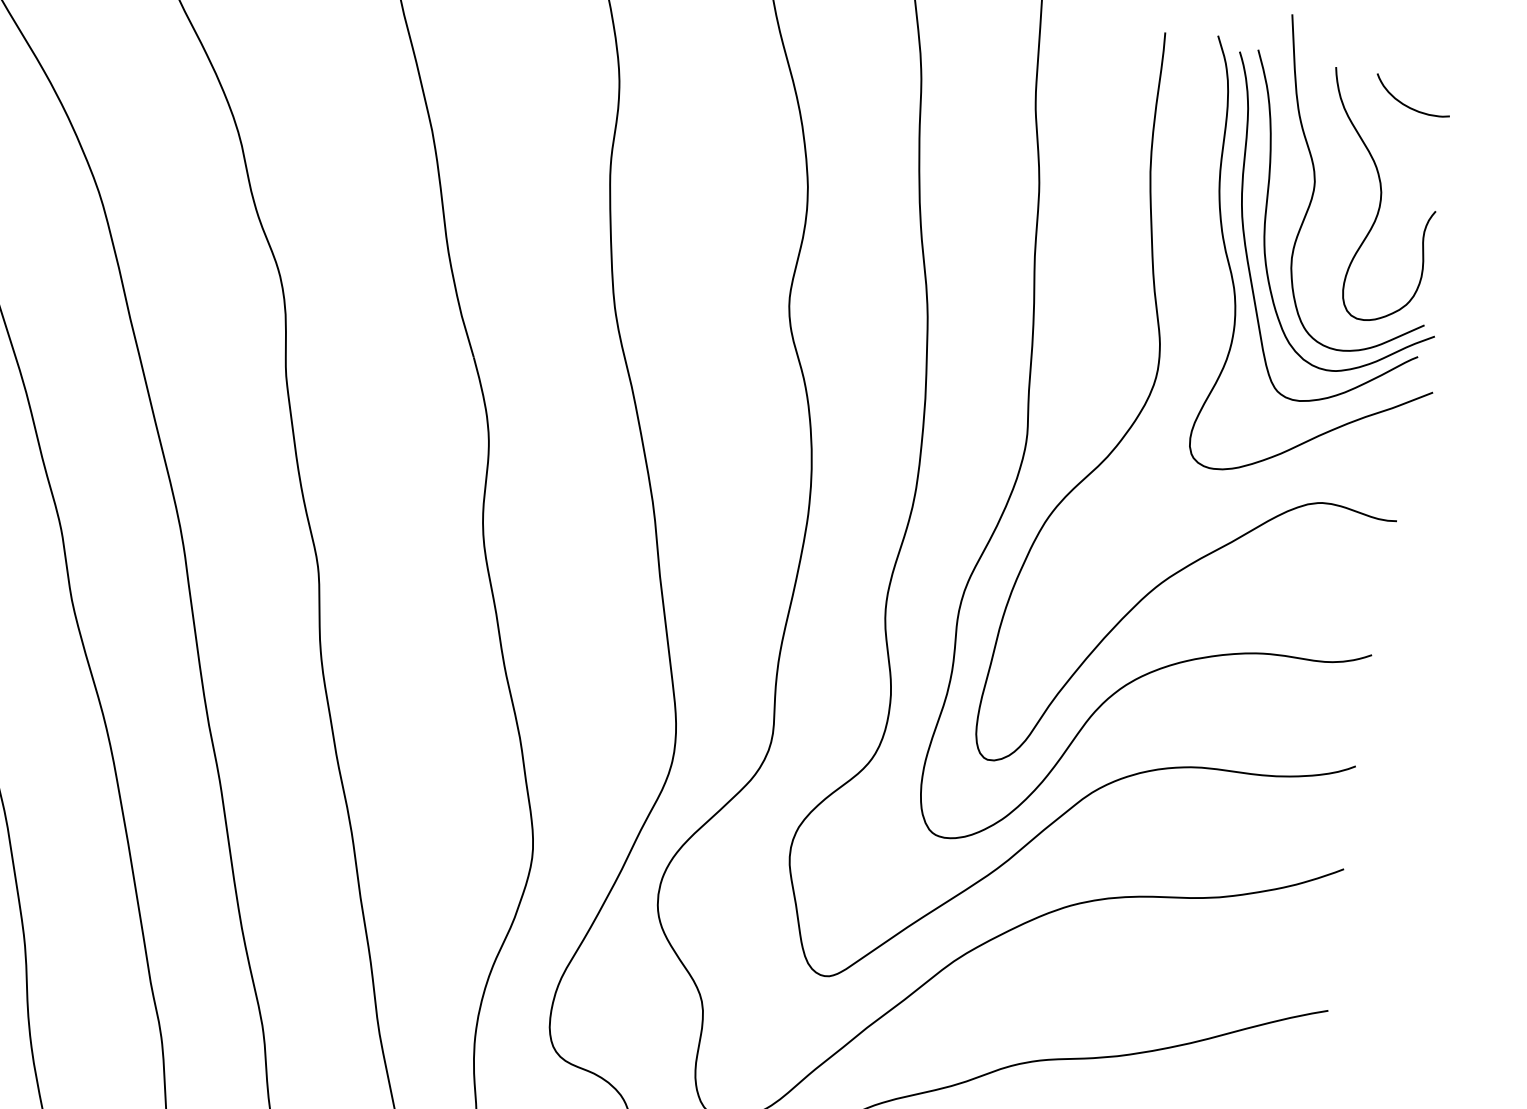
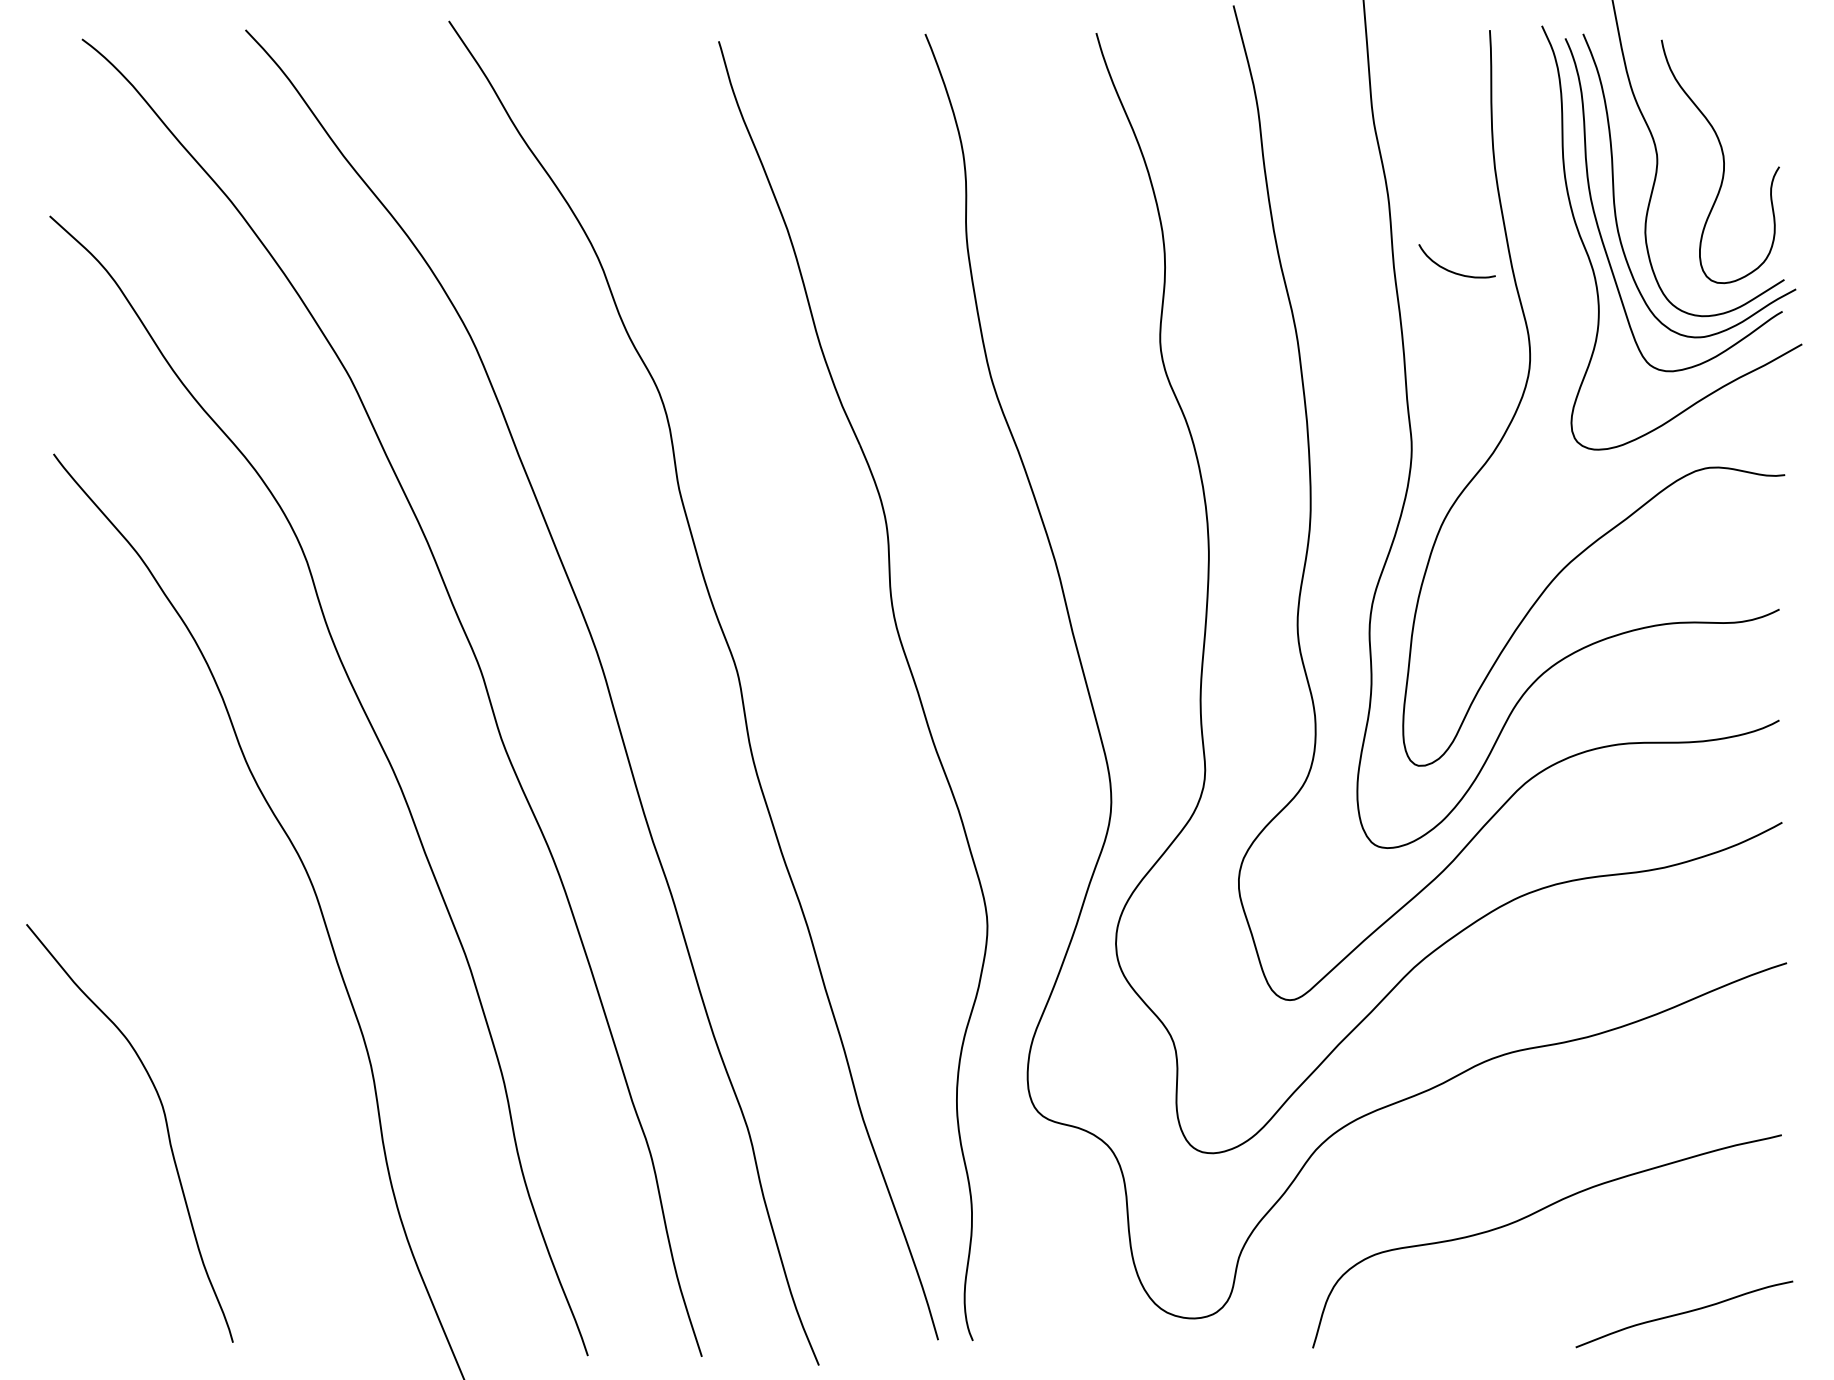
curve: (1406, 104) -> (1451, 270), moved

